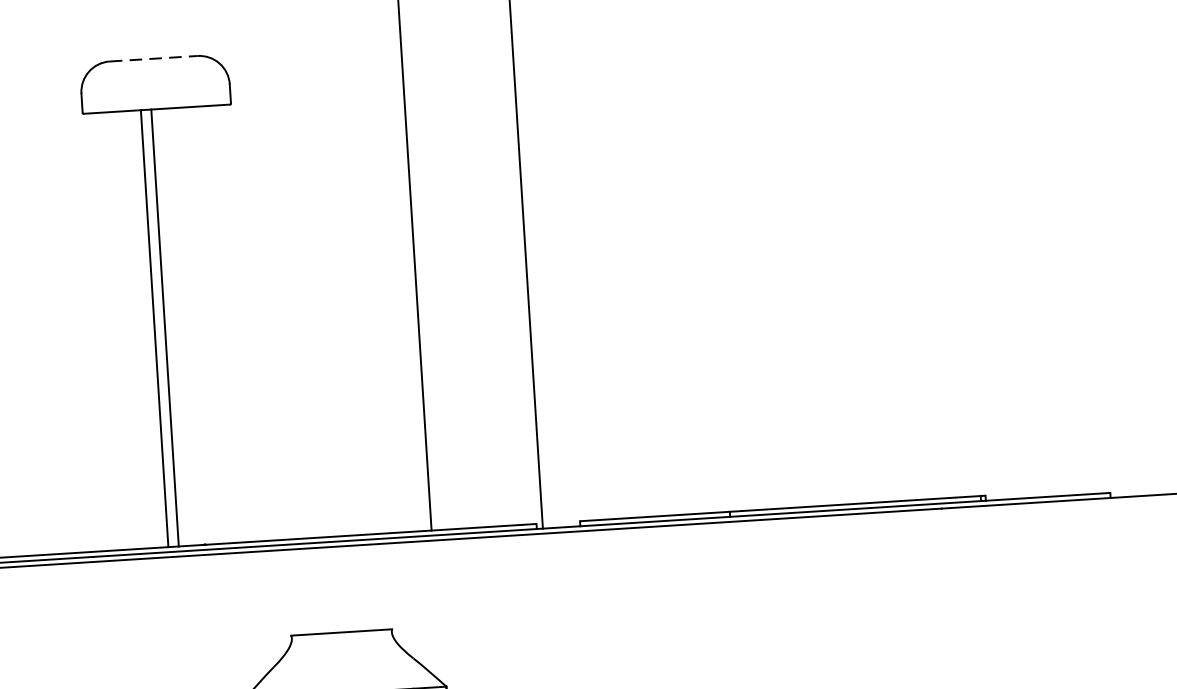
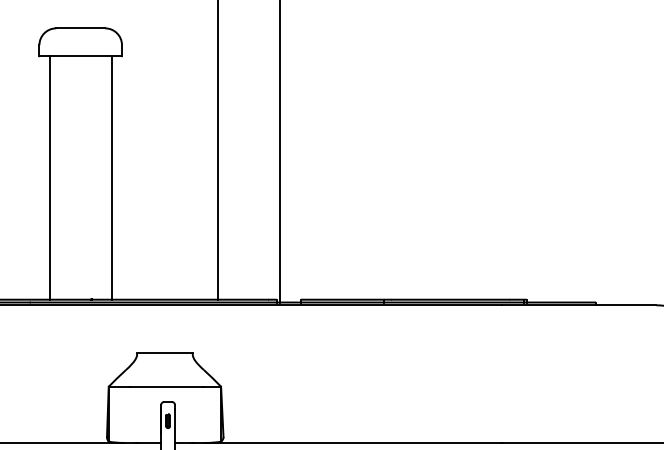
line: (155, 58) -> (81, 28), dashed -> solid
line: (164, 326) -> (111, 177), moved
line: (154, 327) -> (49, 177), moved

